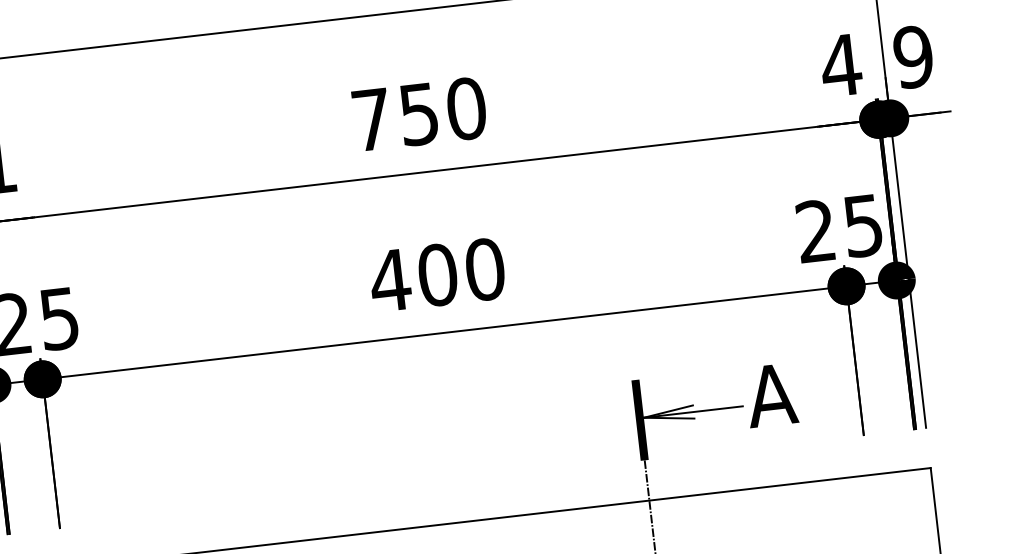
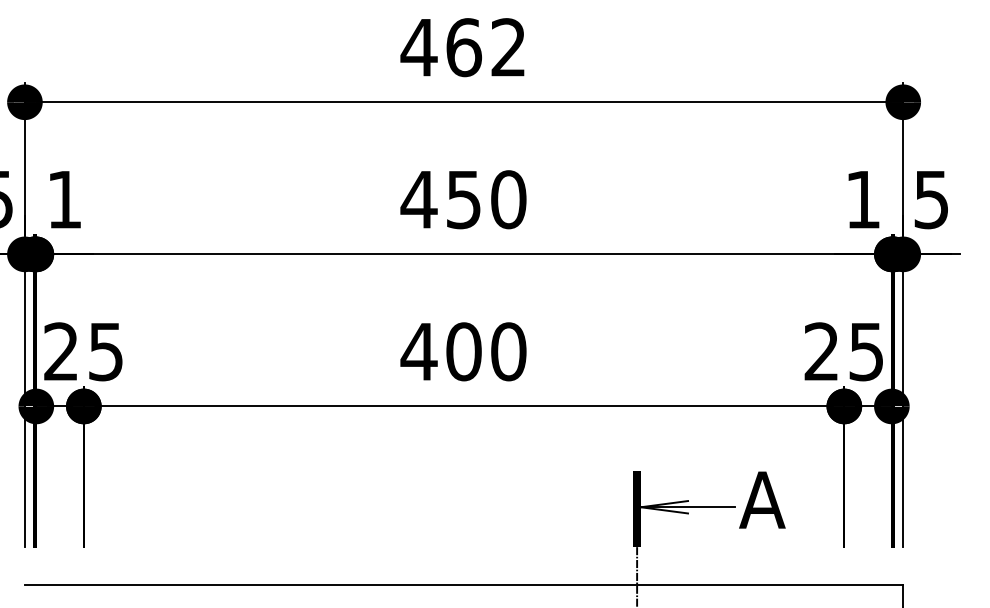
text: (913, 56) -> (931, 199), 9 -> 5
text: (840, 65) -> (862, 199), 4 -> 1
text: (371, 119) -> (418, 199), 750 -> 450

